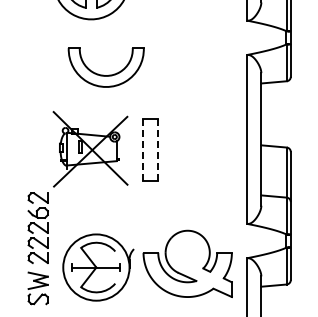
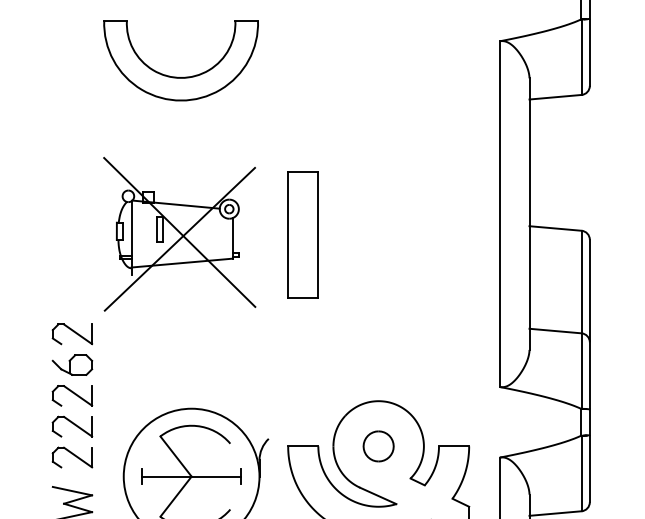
part: (103, 74) -> (175, 74), moved
line: (143, 149) -> (288, 234), dashed -> solid
line: (158, 149) -> (318, 234), dashed -> solid
part: (187, 252) -> (378, 445), added

